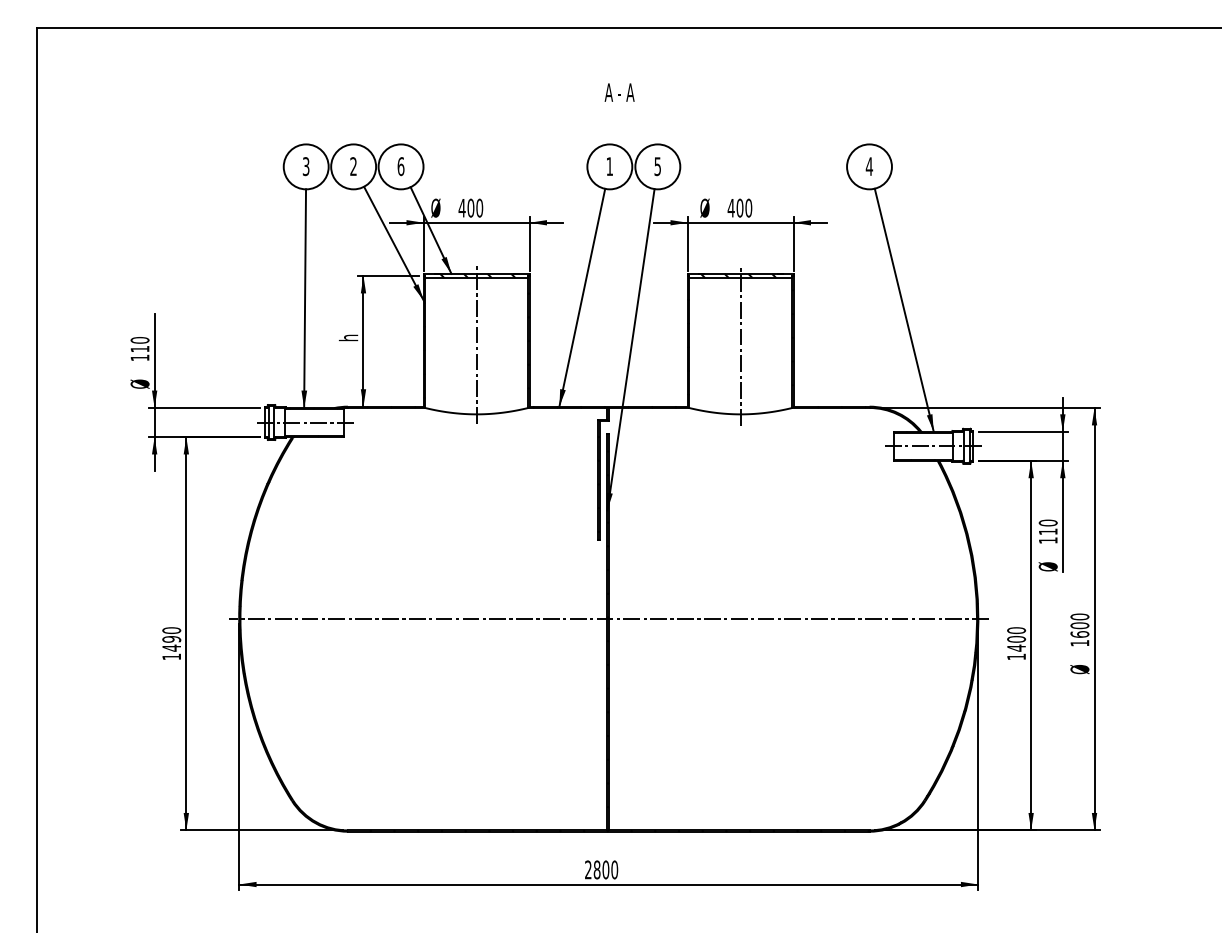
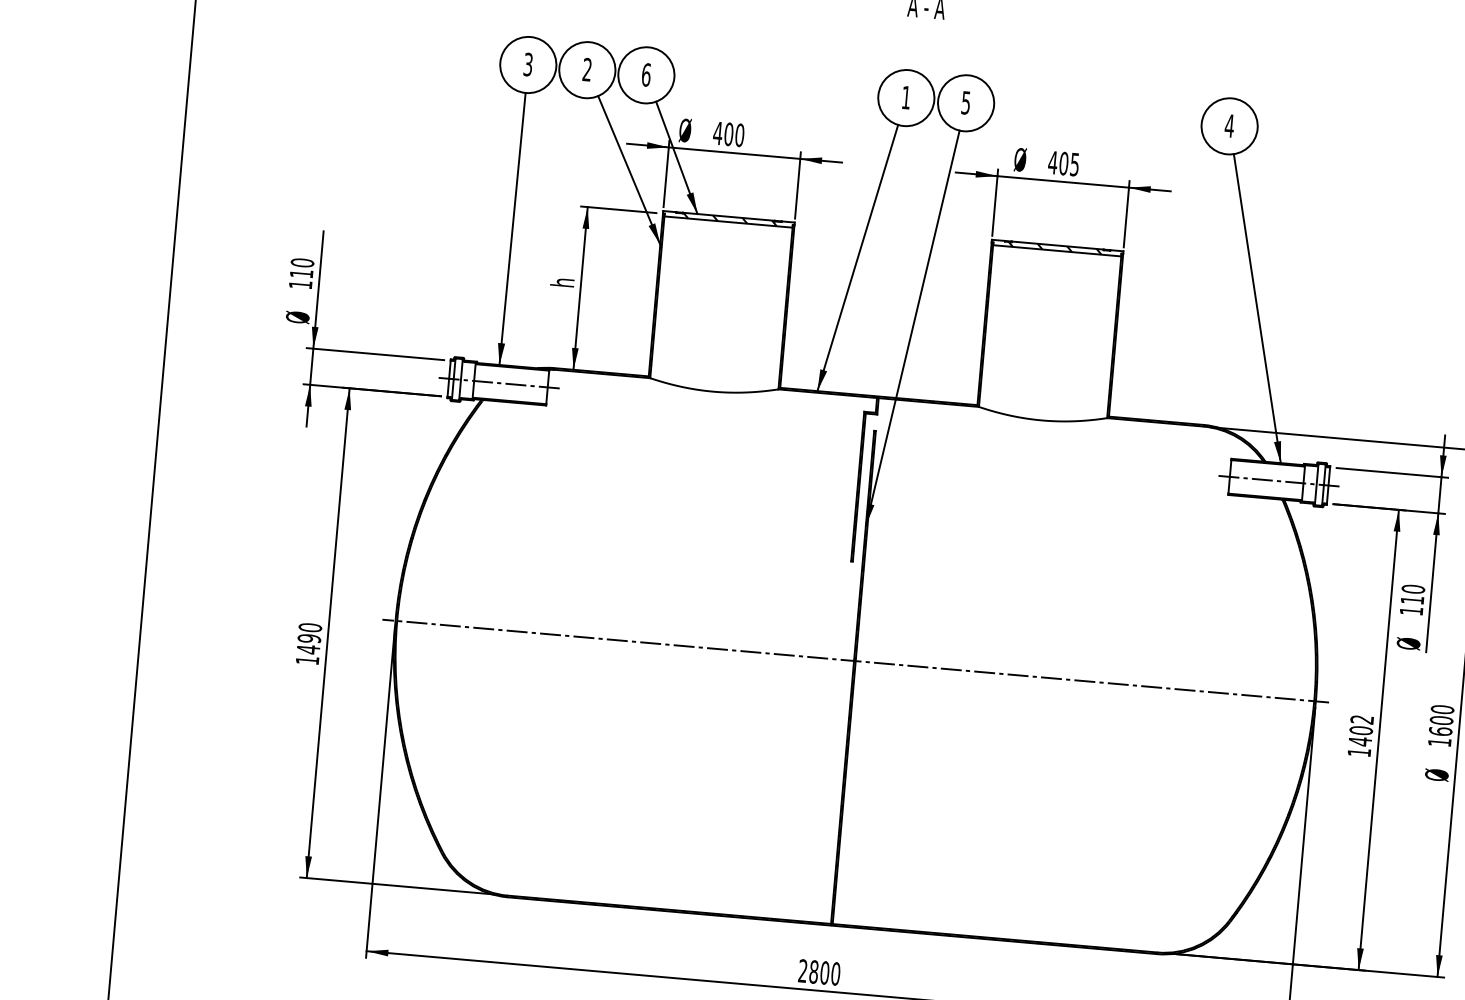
text: (748, 207) -> (1074, 163), 400 -> 405
line: (476, 344) -> (720, 304), removed
line: (740, 345) -> (1049, 334), removed
text: (1016, 630) -> (1362, 719), 1400 -> 1402

